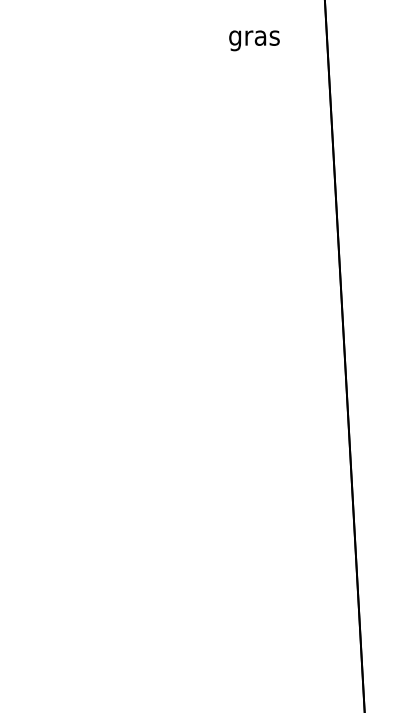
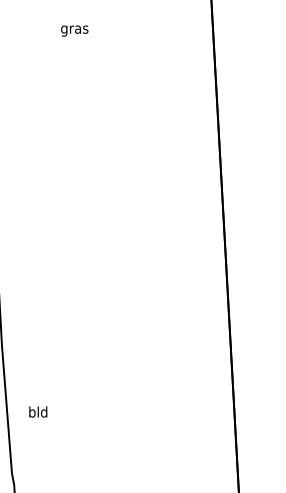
text: (253, 39) -> (74, 30), moved

